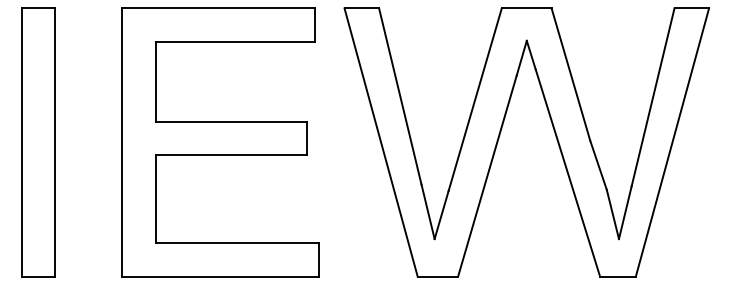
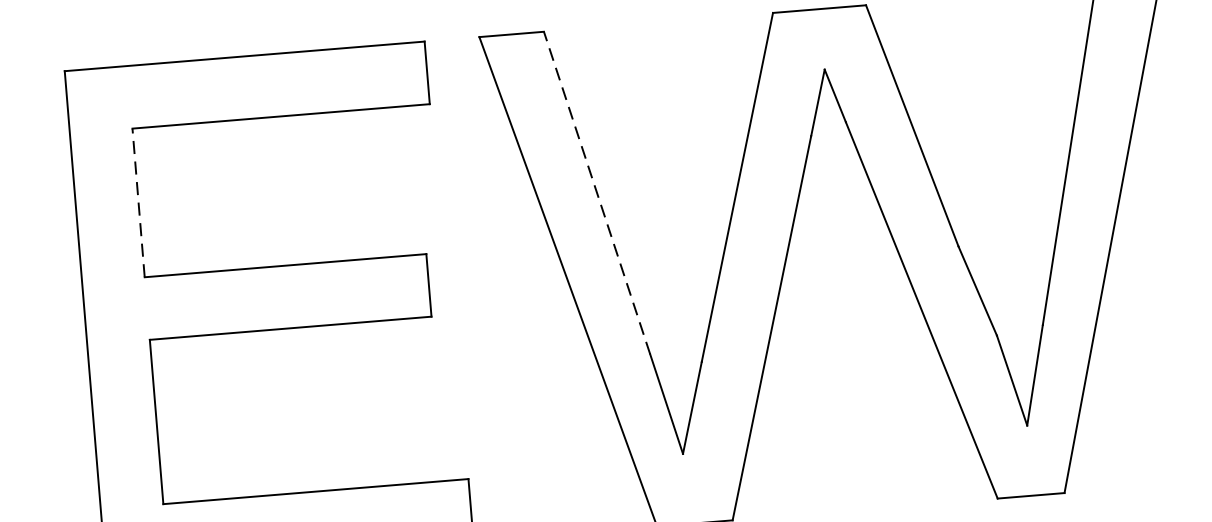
line: (156, 81) -> (139, 202), solid -> dashed
line: (400, 96) -> (597, 192), solid -> dashed

